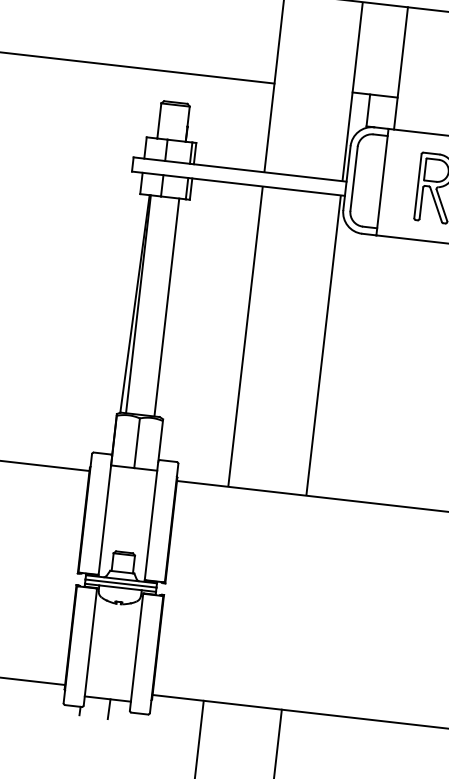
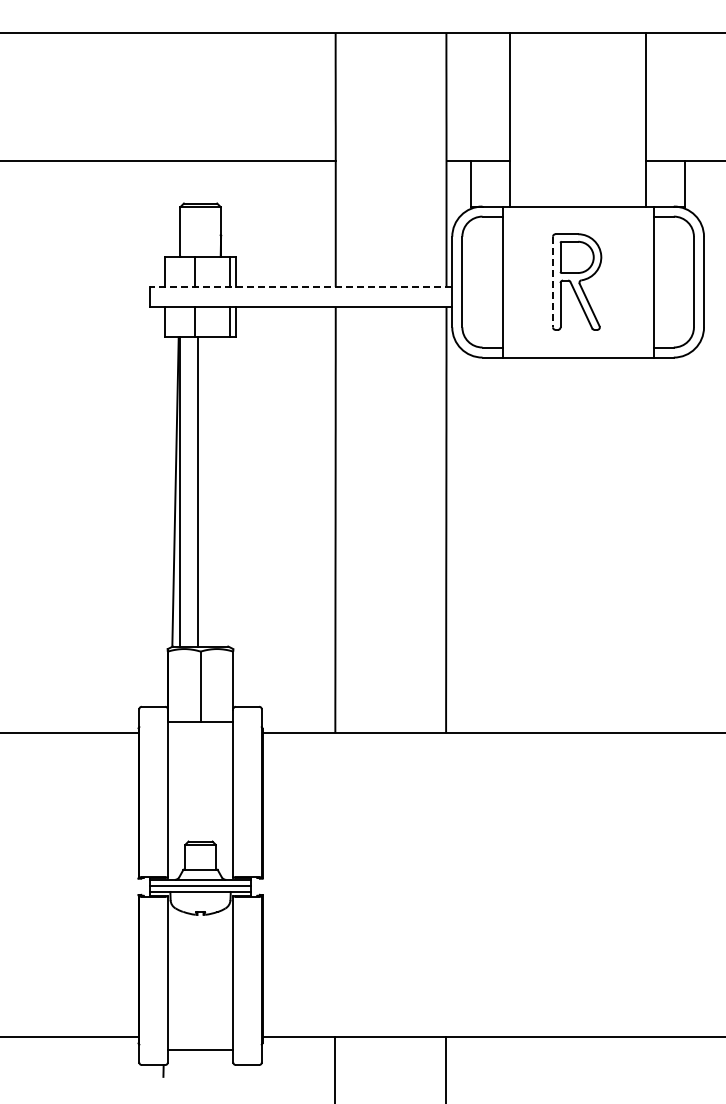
line: (239, 169) -> (300, 287), solid -> dashed
line: (417, 186) -> (552, 282), solid -> dashed
line: (166, 307) -> (197, 491), moved
line: (108, 709) -> (203, 1063), removed

